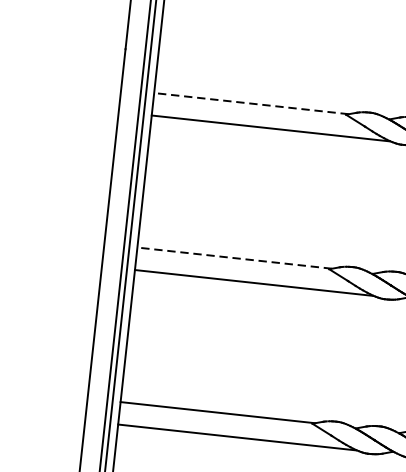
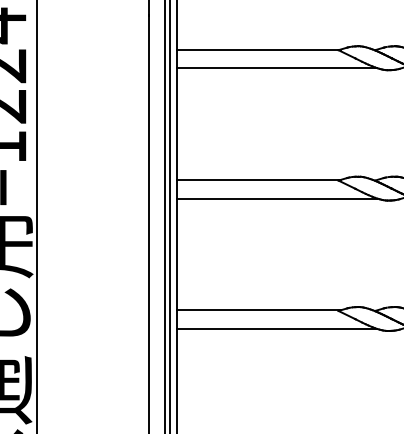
line: (251, 103) -> (258, 49), dashed -> solid
line: (234, 257) -> (258, 179), dashed -> solid

